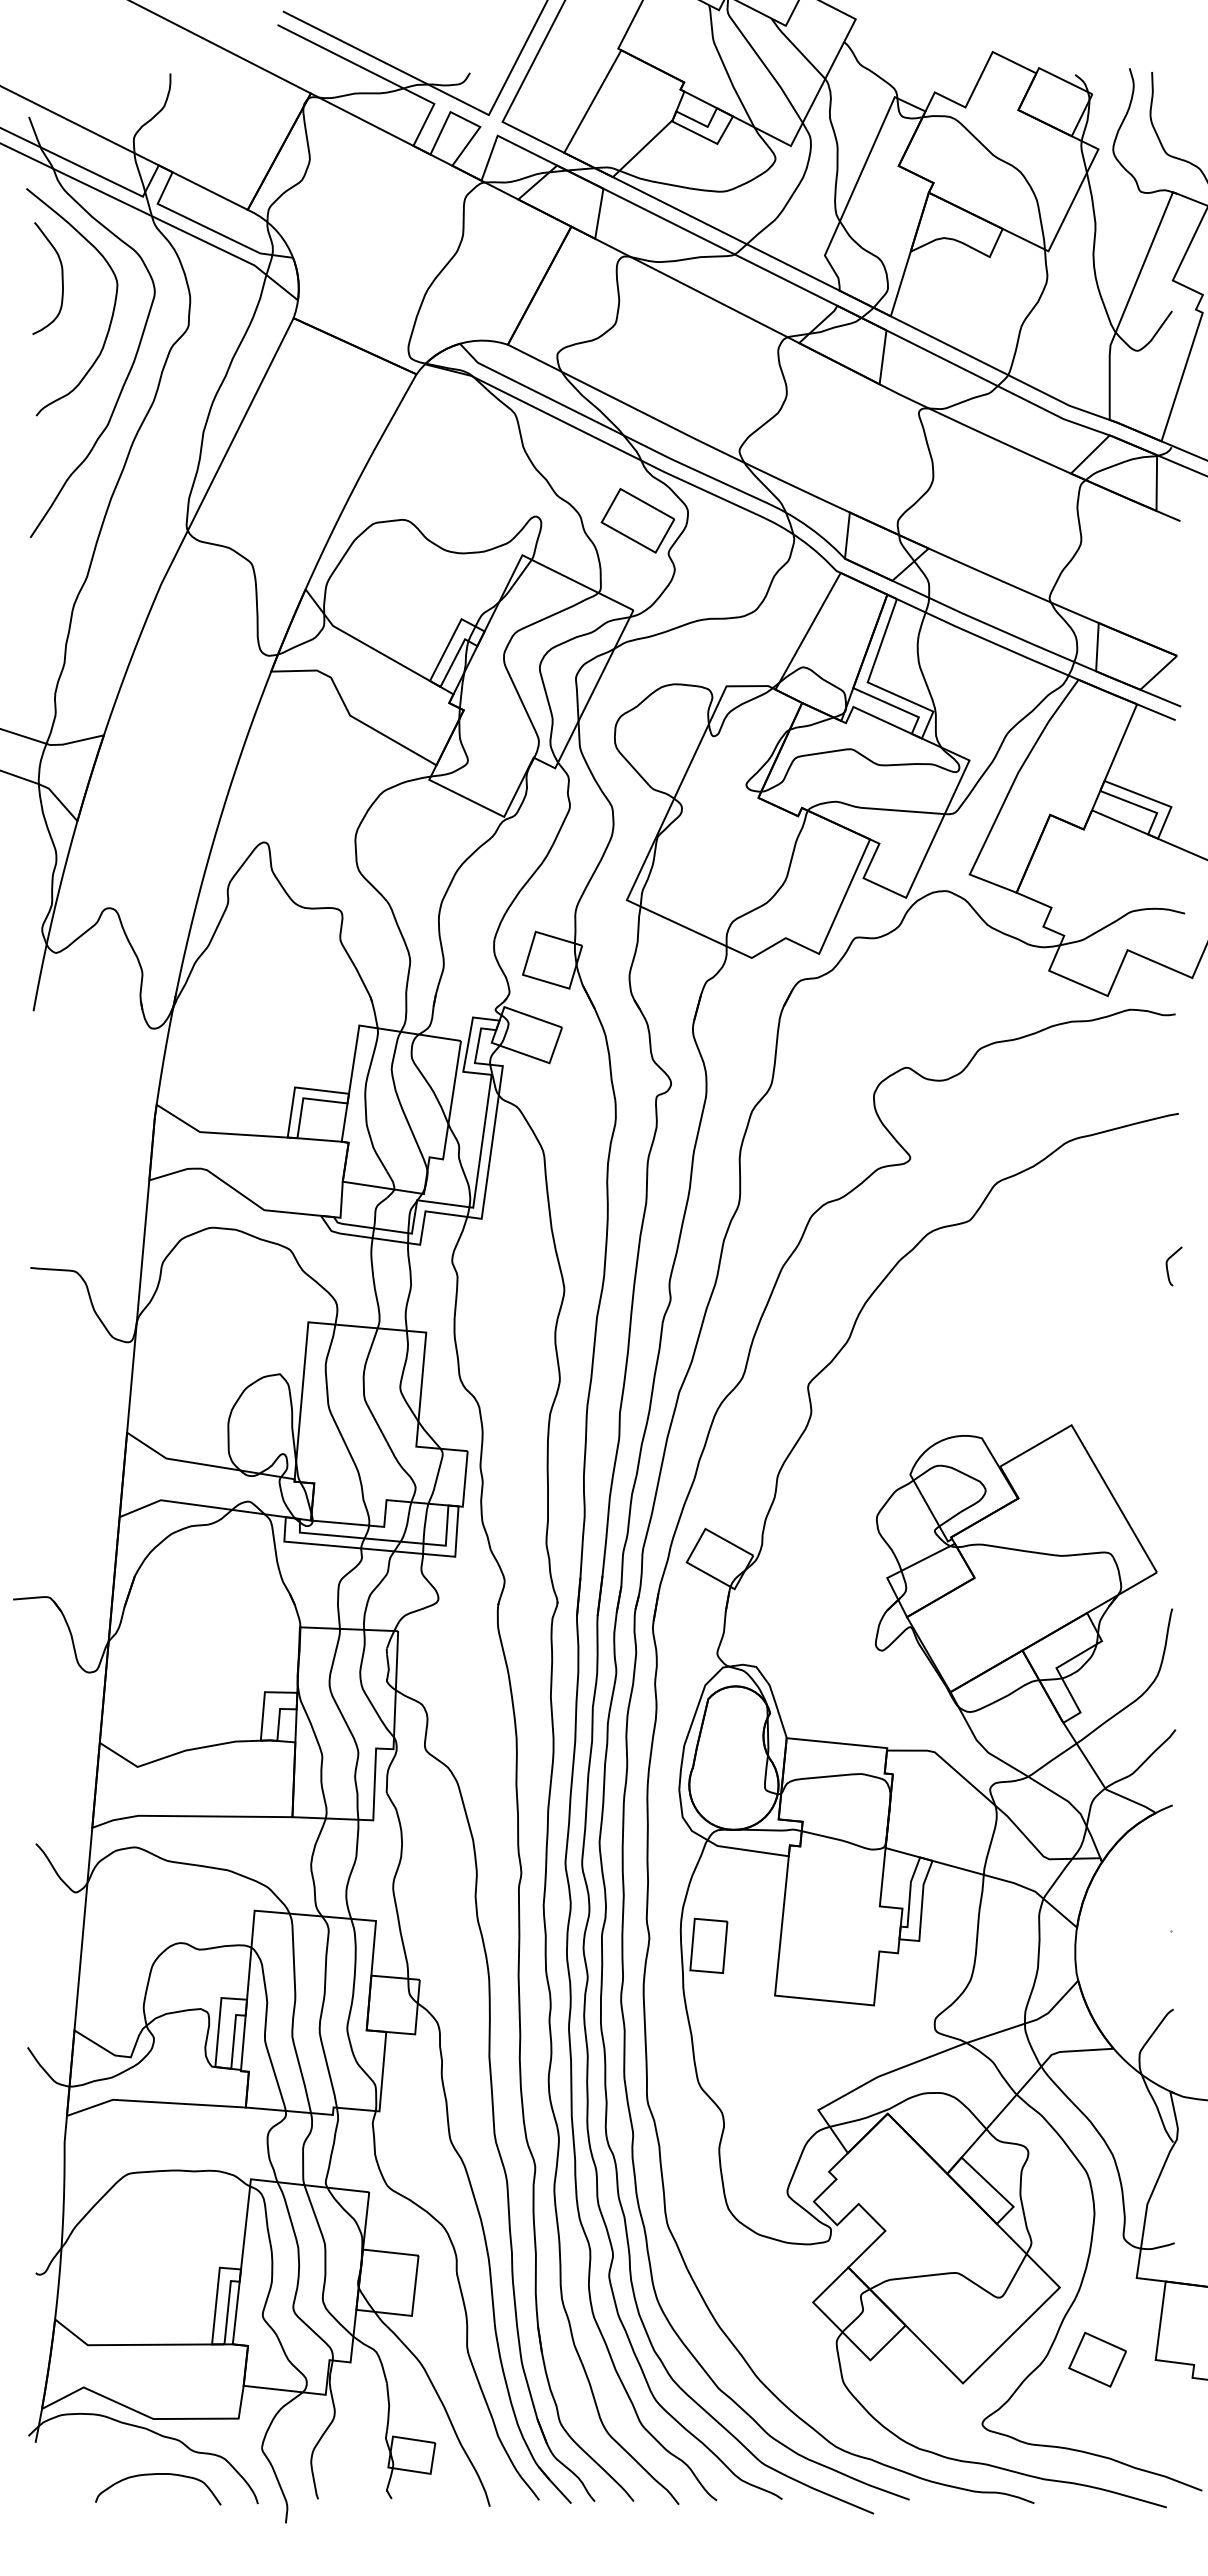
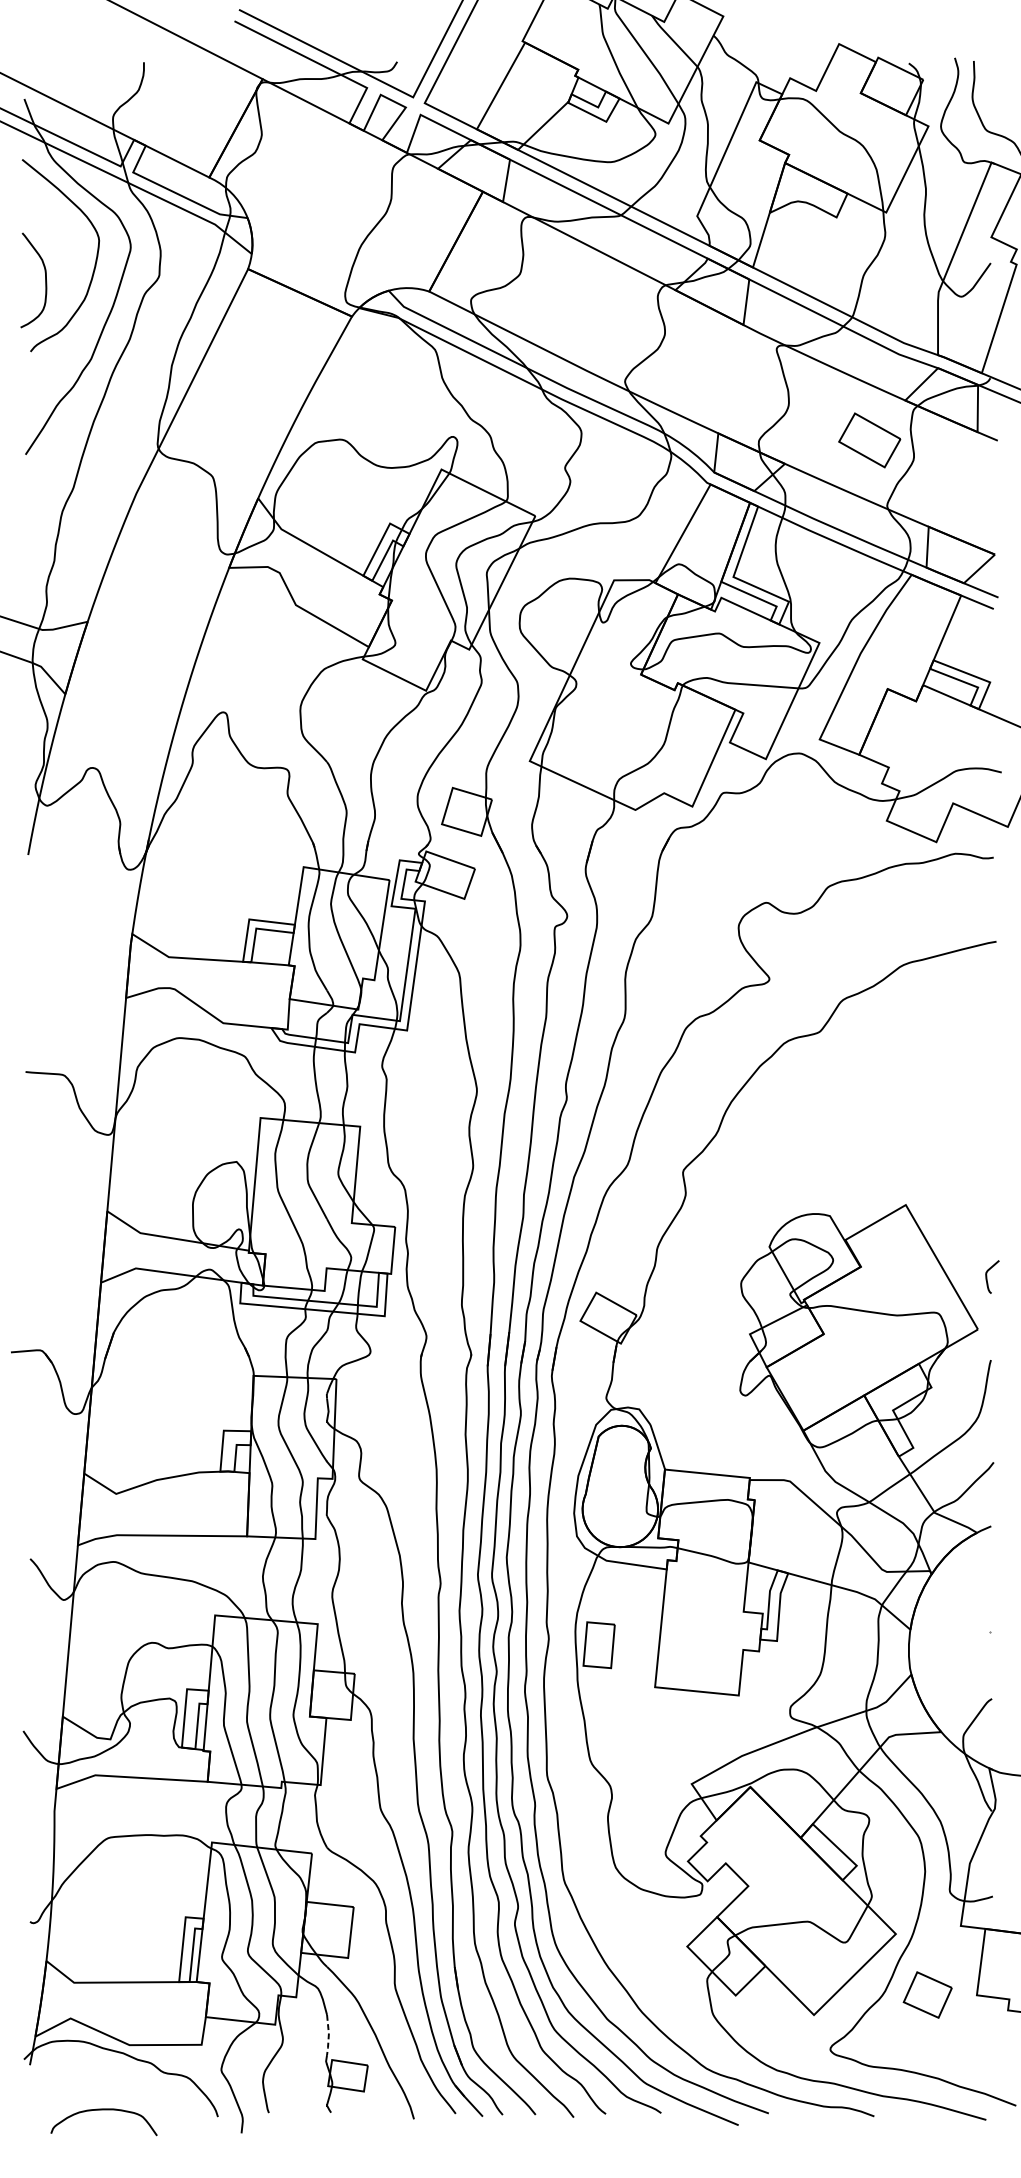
curve: (61, 278) -> (45, 280), moved
part: (637, 520) -> (869, 440), moved
curve: (1168, 1269) -> (987, 1279), moved
line: (389, 2407) -> (329, 2035), solid -> dashed
curve: (153, 2475) -> (100, 2110), moved

